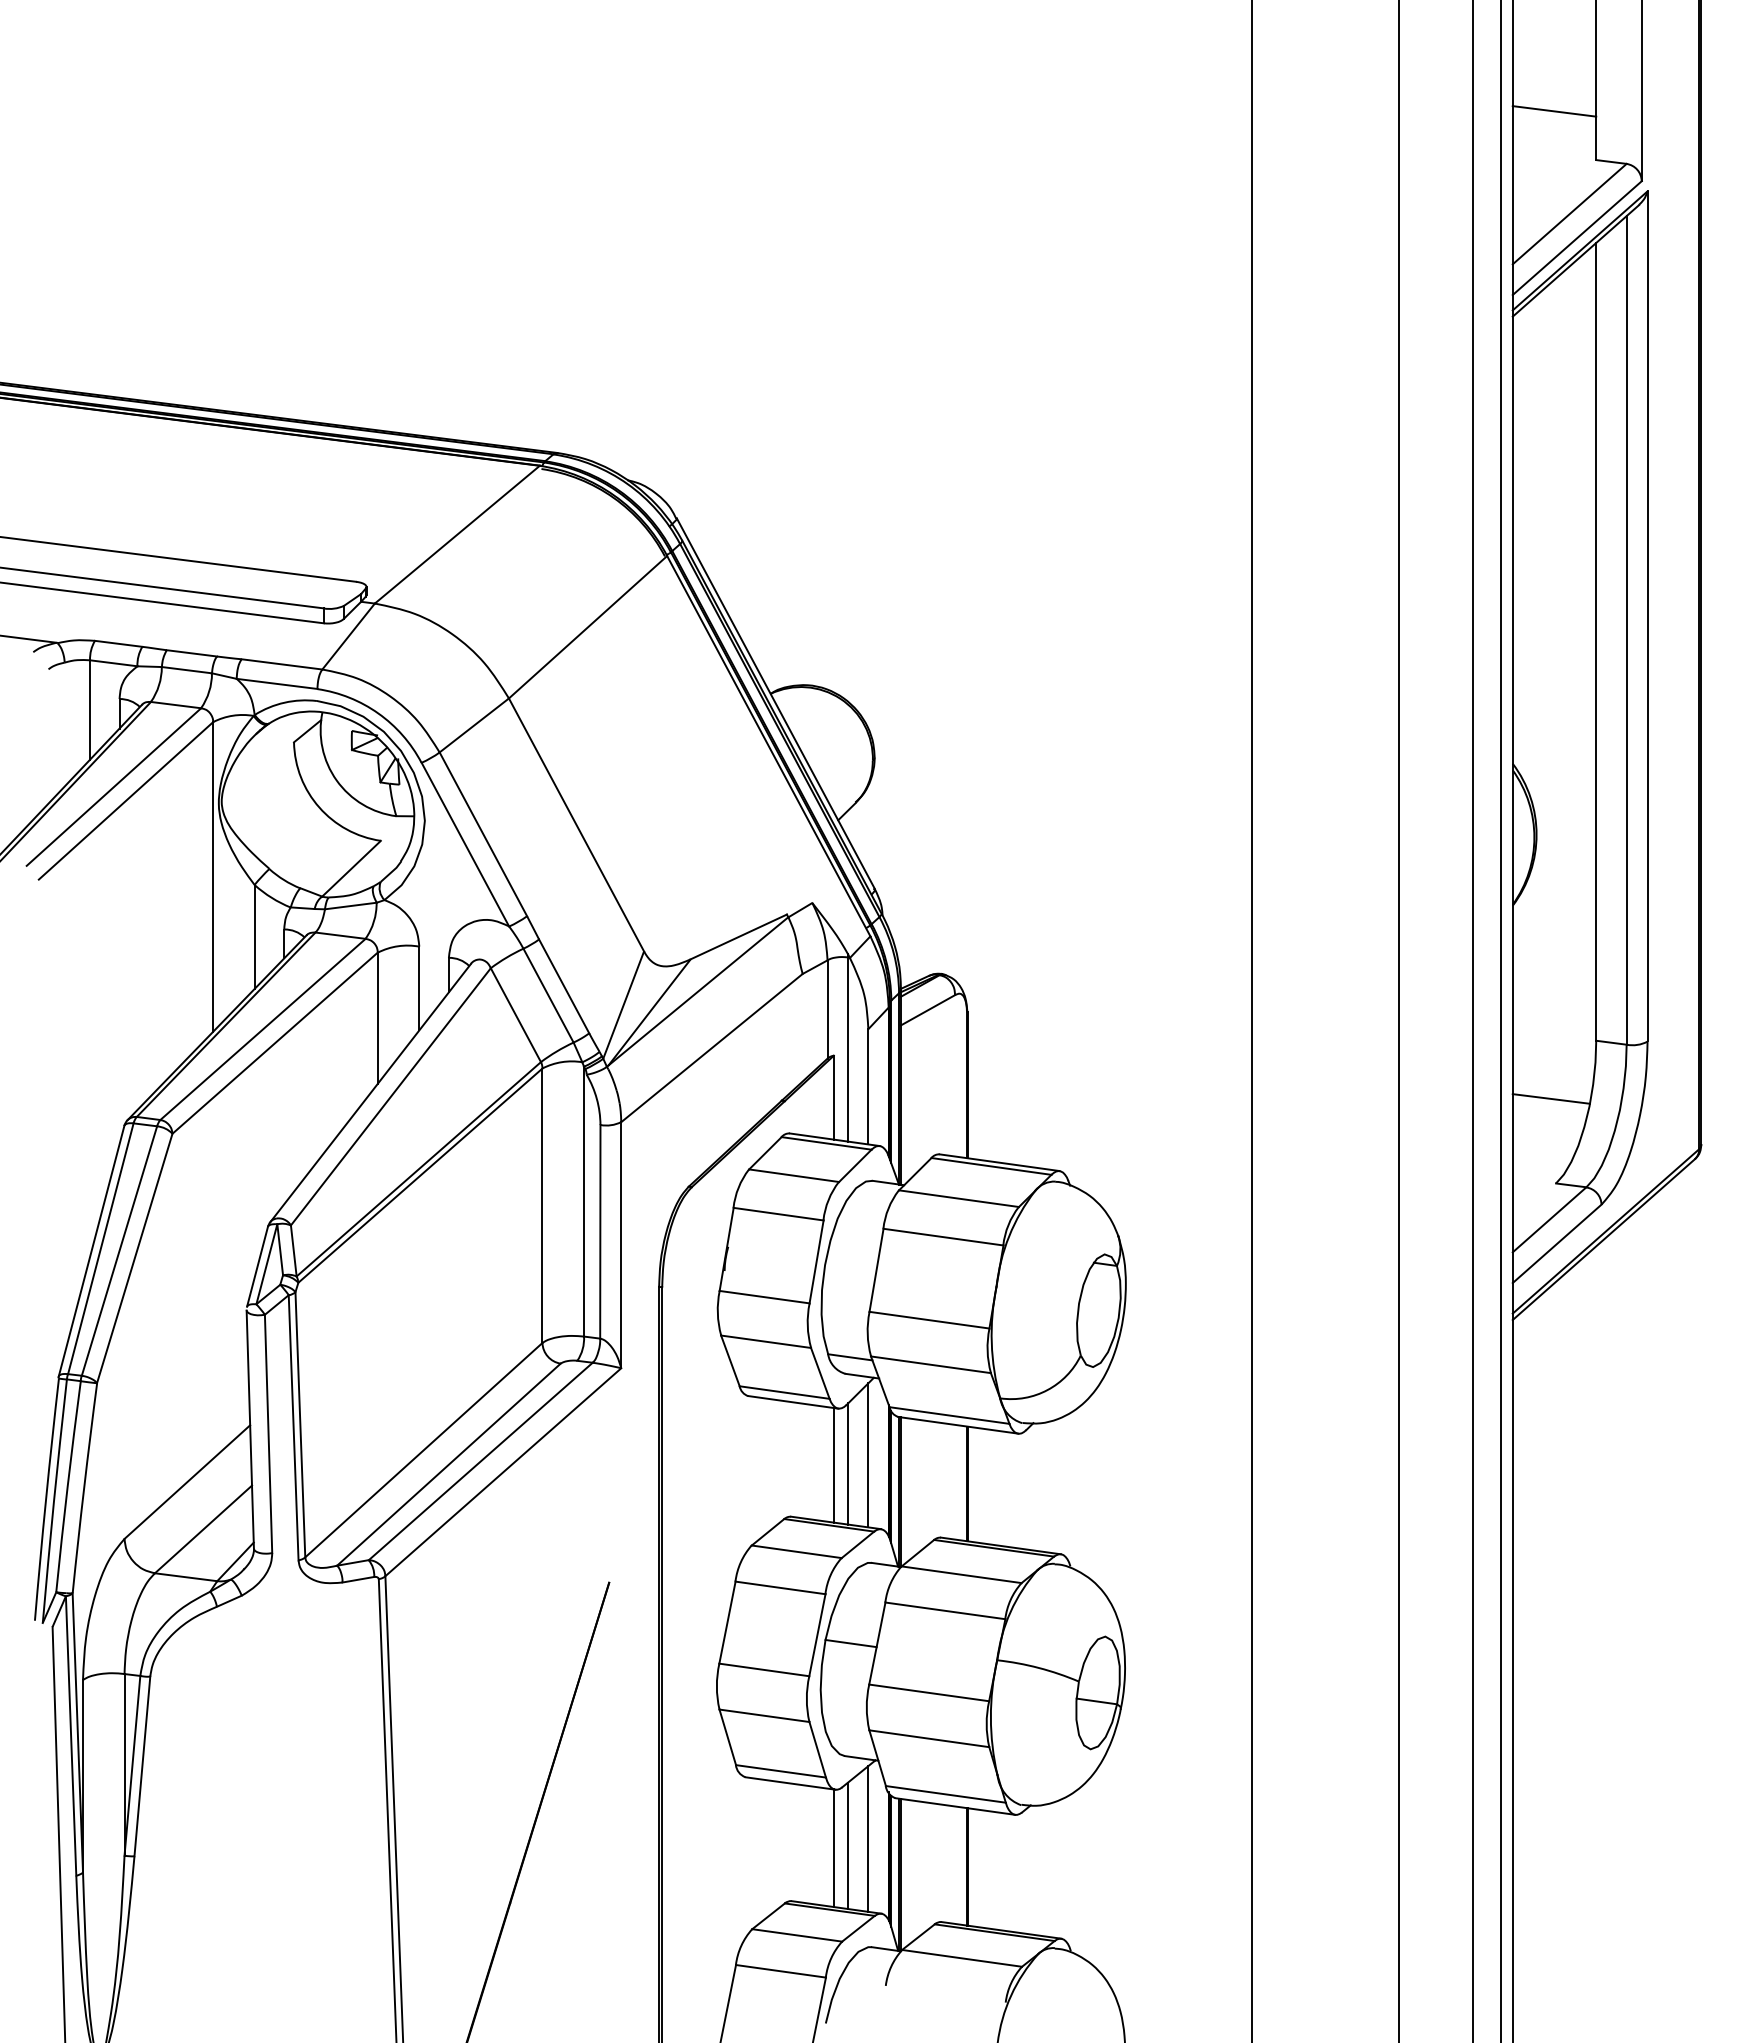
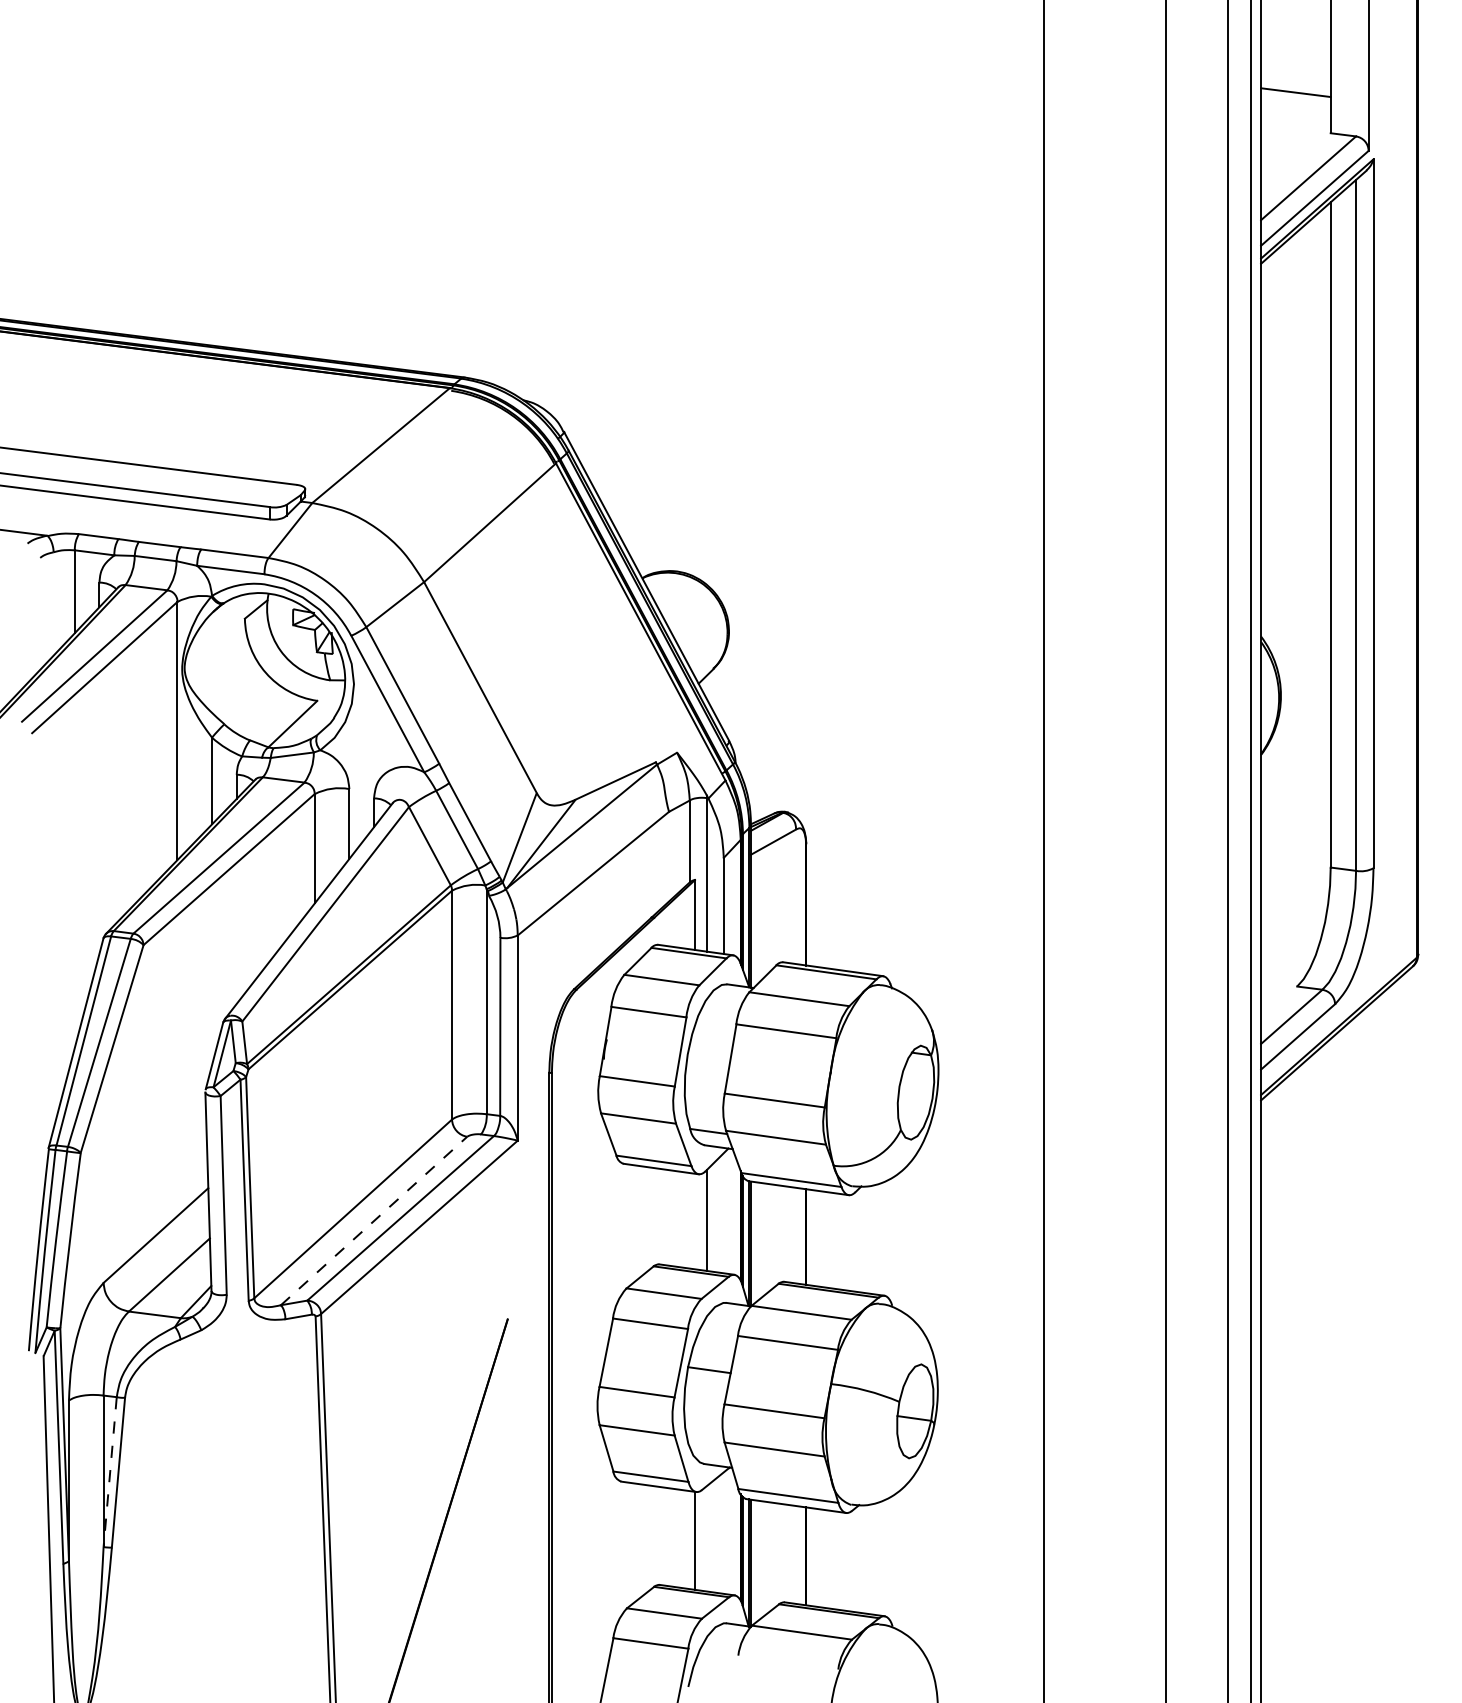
line: (1550, 1098) -> (1292, 915), removed
line: (868, 1455) -> (723, 1213), removed
line: (448, 1464) -> (373, 1220), solid -> dashed
line: (834, 1465) -> (695, 1221), removed
line: (132, 1766) -> (110, 1472), solid -> dashed
line: (868, 1838) -> (723, 1532), removed
line: (848, 1845) -> (707, 1538), removed

